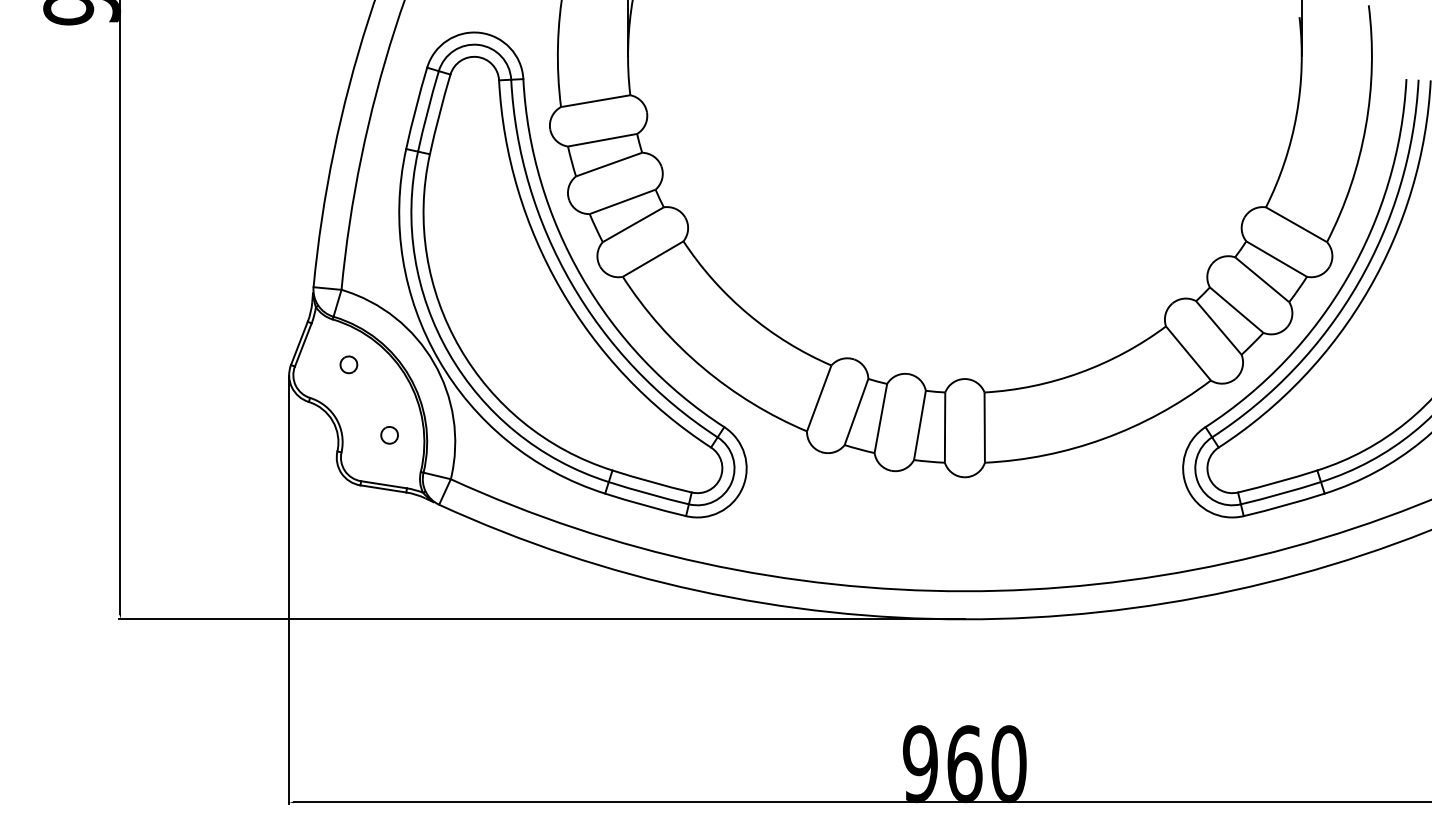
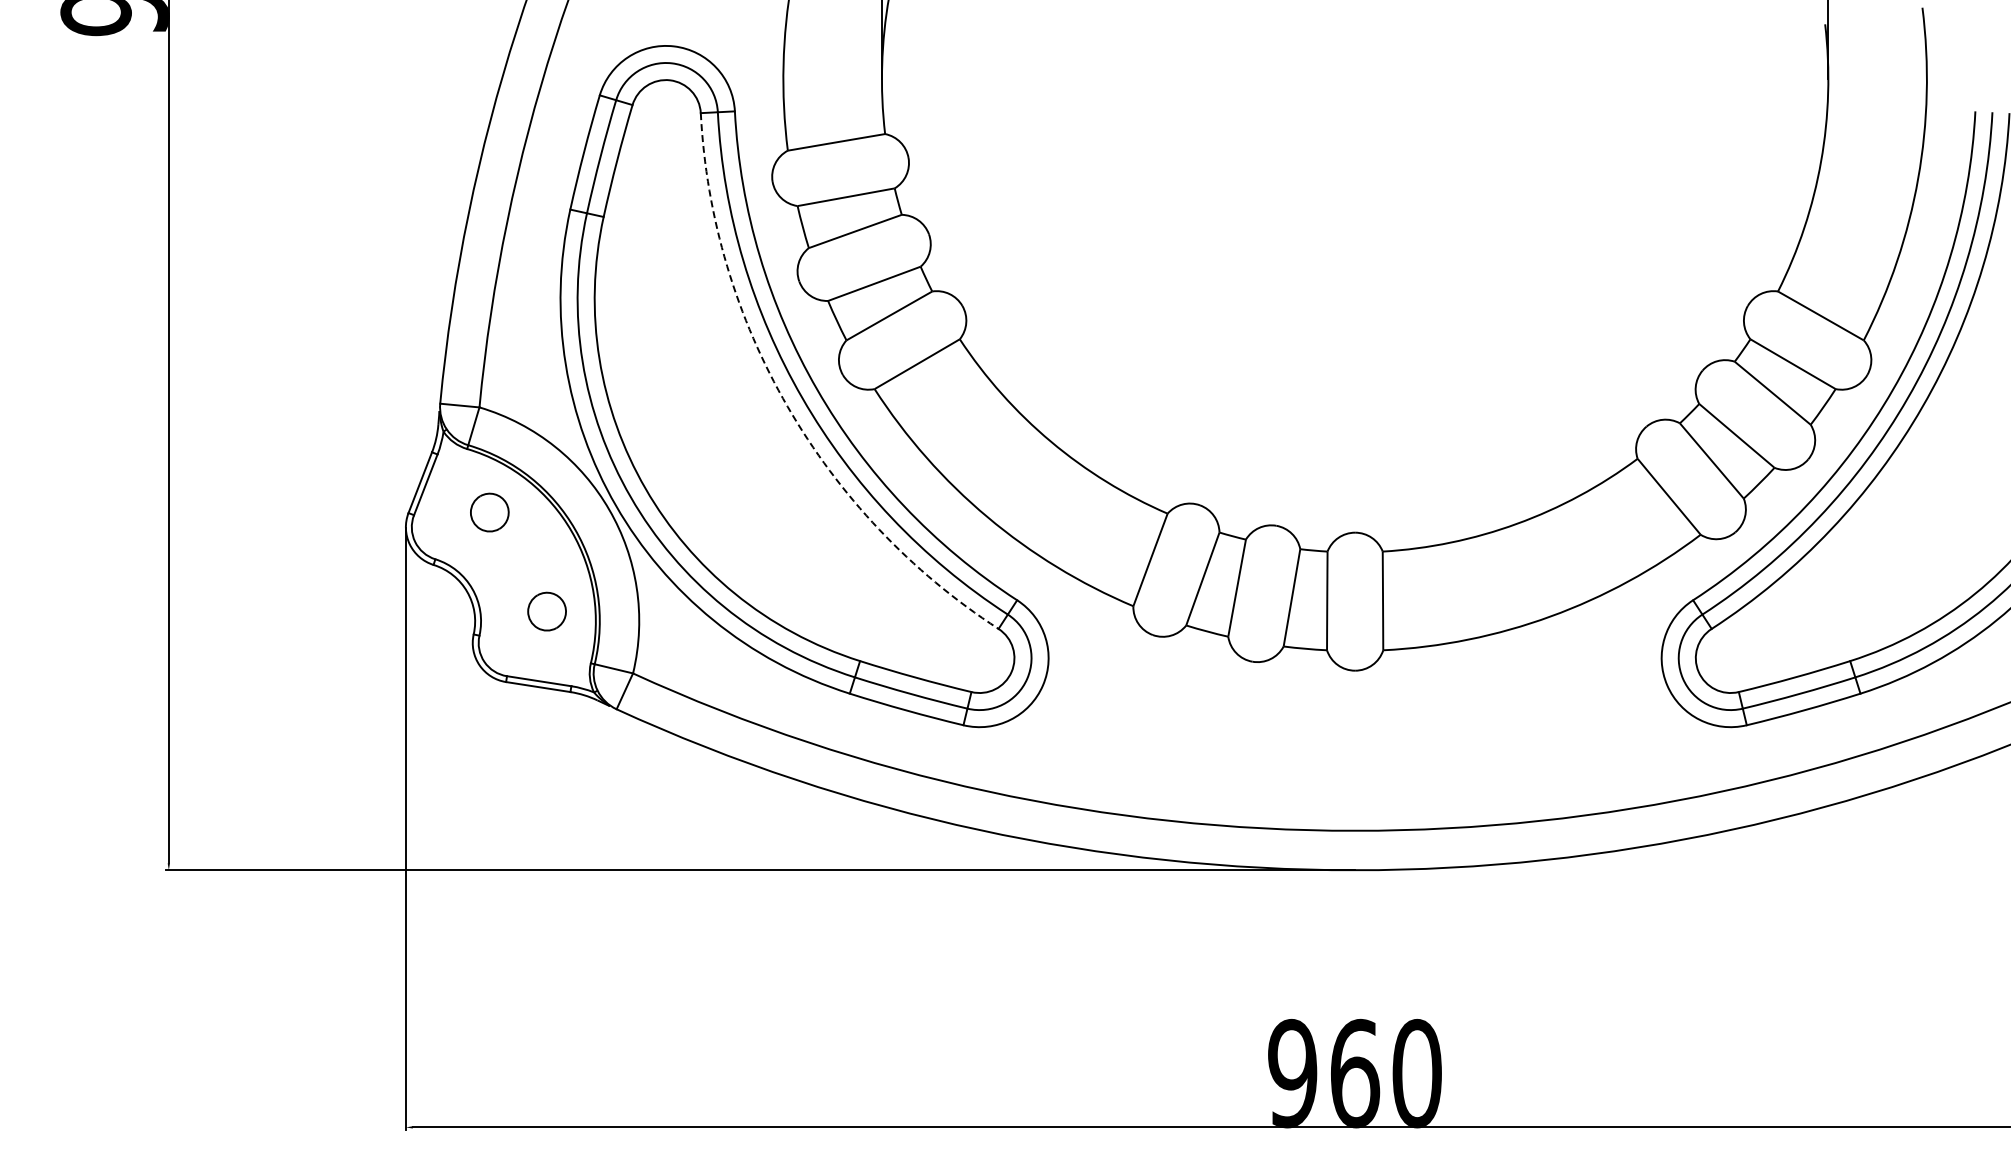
arc: (560, 289) -> (787, 406), solid -> dashed
part: (348, 364) -> (489, 512), size x1.6
part: (389, 435) -> (546, 611), size x1.6

